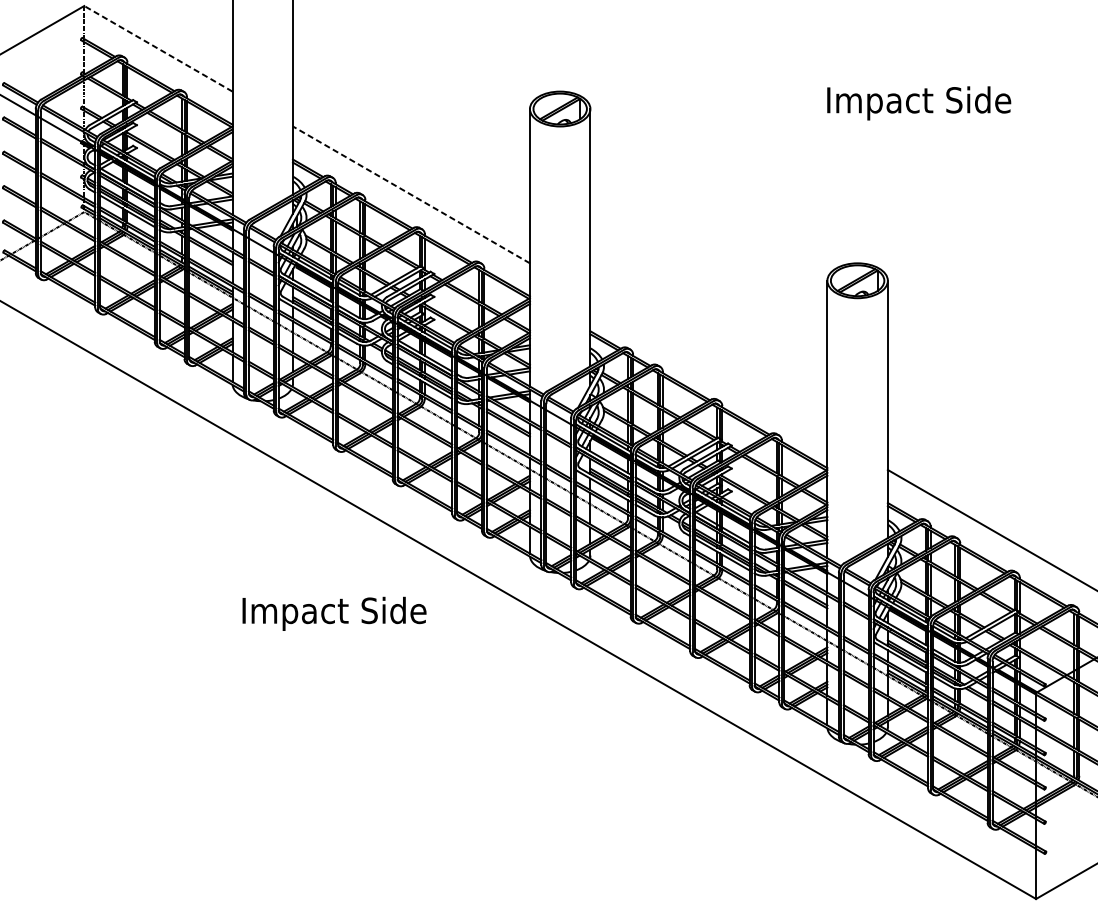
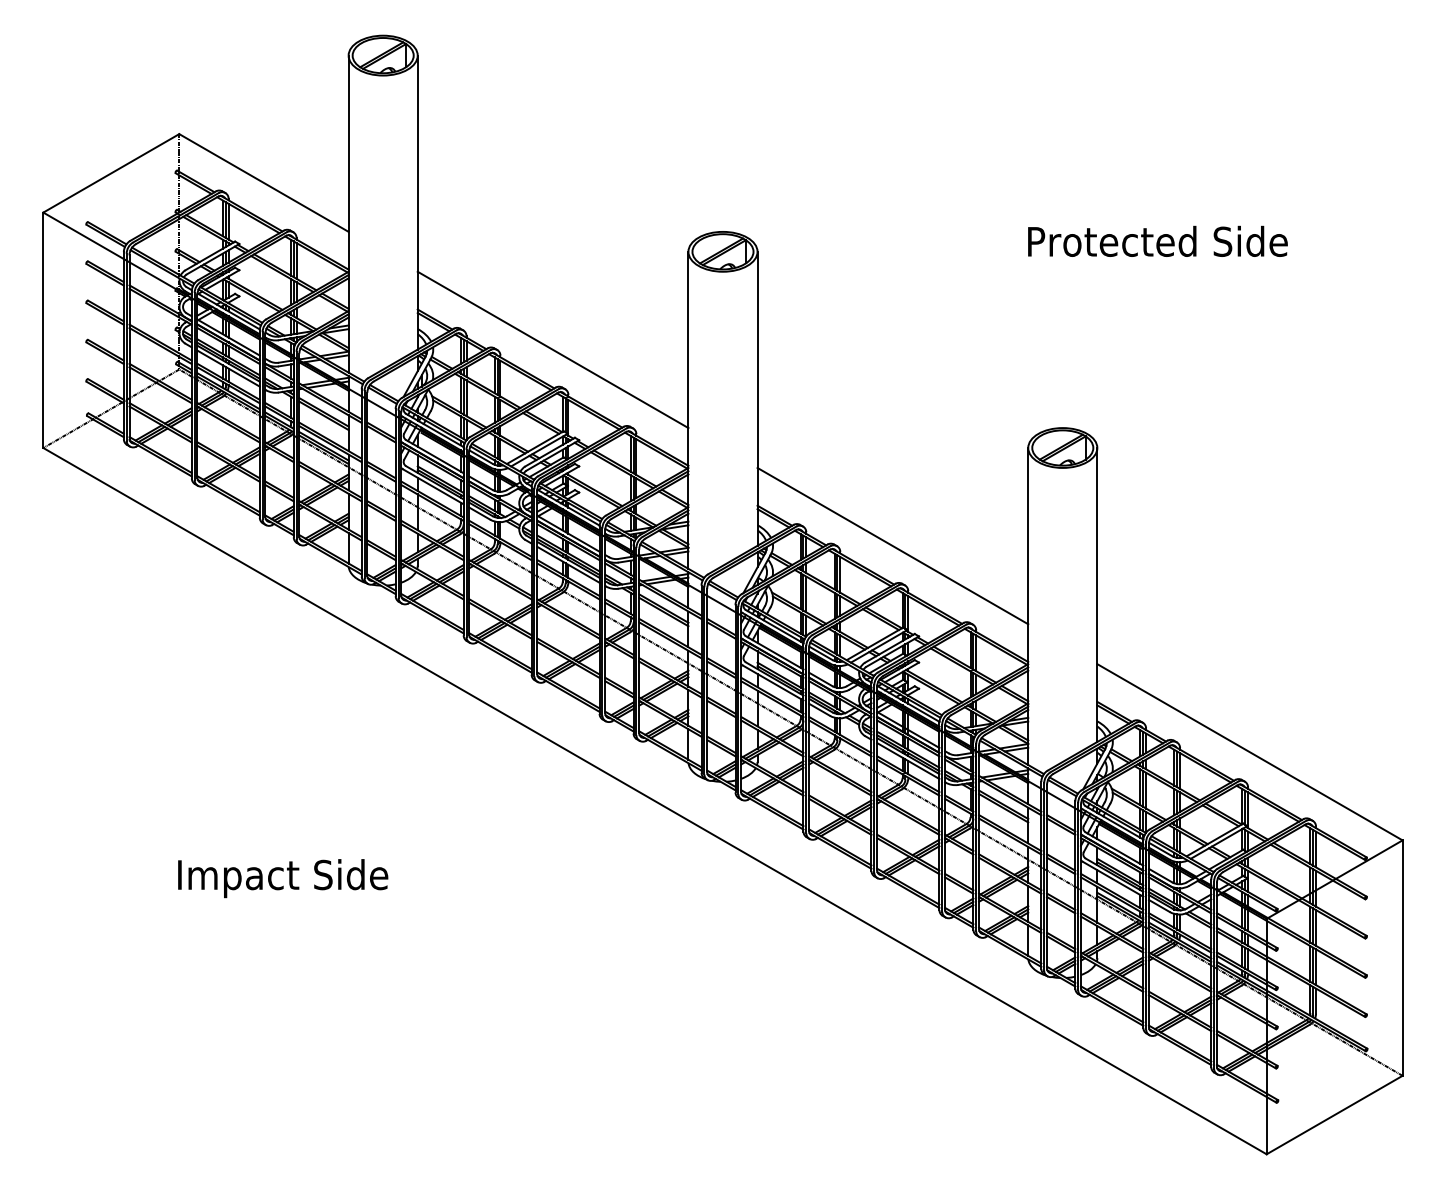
line: (158, 49) -> (263, 183), dashed -> solid
text: (942, 102) -> (1159, 244), Impact Side -> Protected Side
line: (410, 194) -> (552, 349), dashed -> solid
line: (708, 366) -> (892, 545), added
text: (334, 613) -> (283, 878), moved

